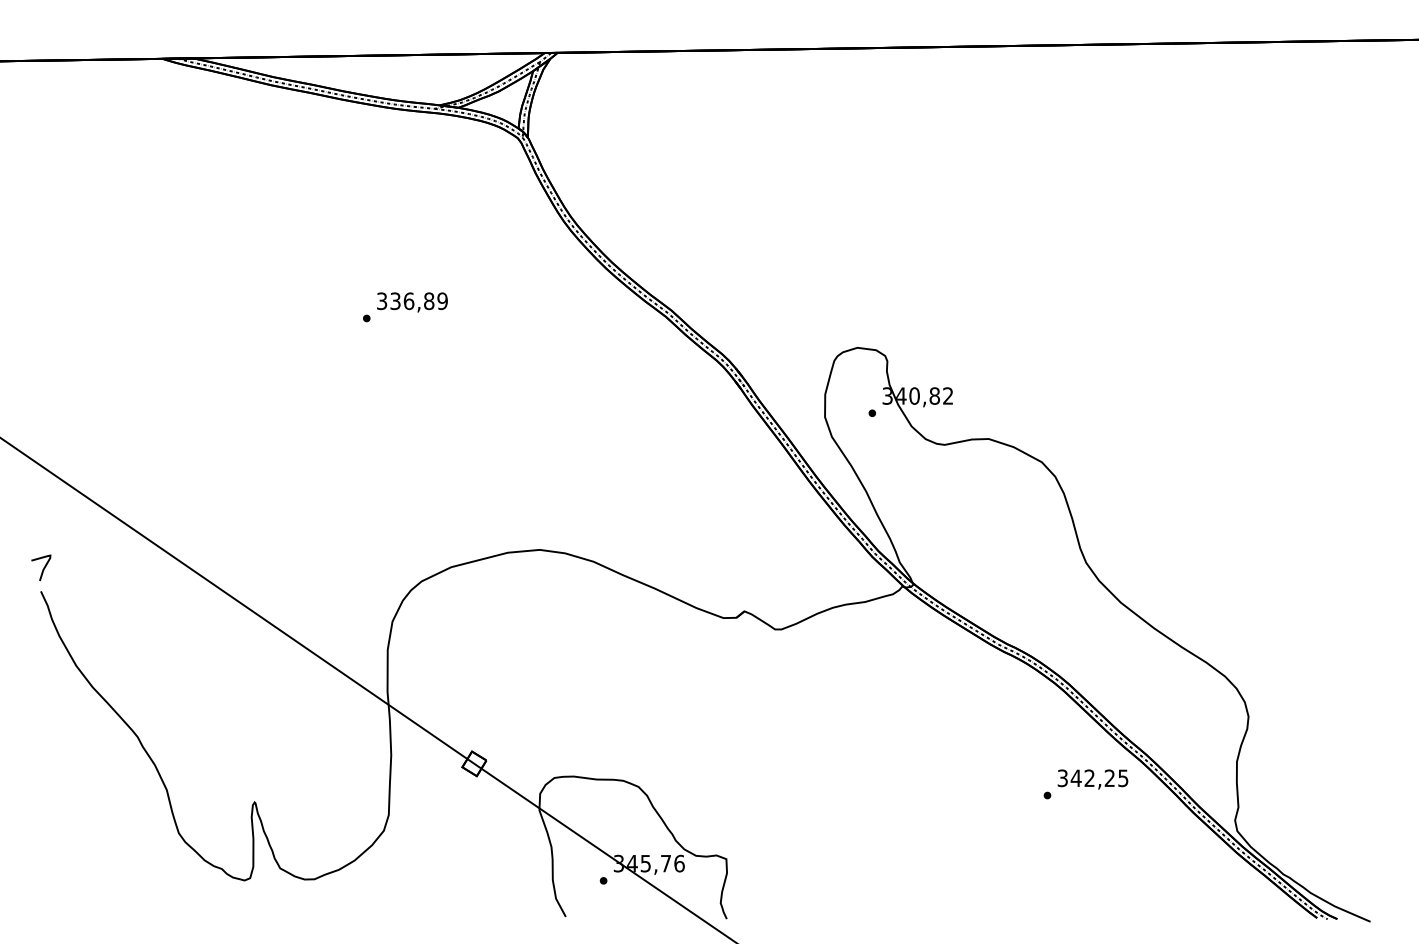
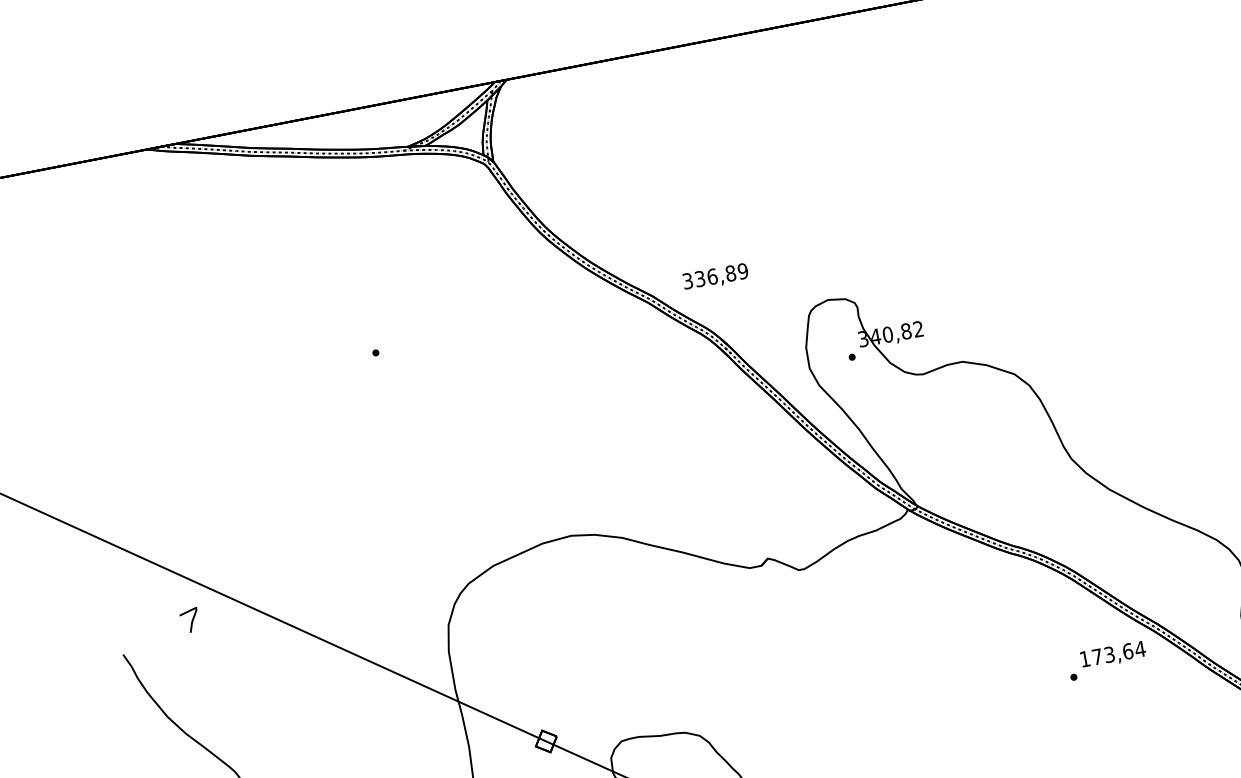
text: (412, 302) -> (715, 277), moved
curve: (43, 567) -> (191, 619), moved
text: (1092, 778) -> (1112, 654), 342,25 -> 173,64

